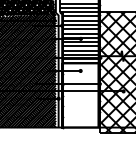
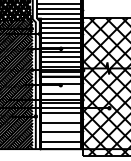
hatch: (80, 95) -> (60, 112), added

